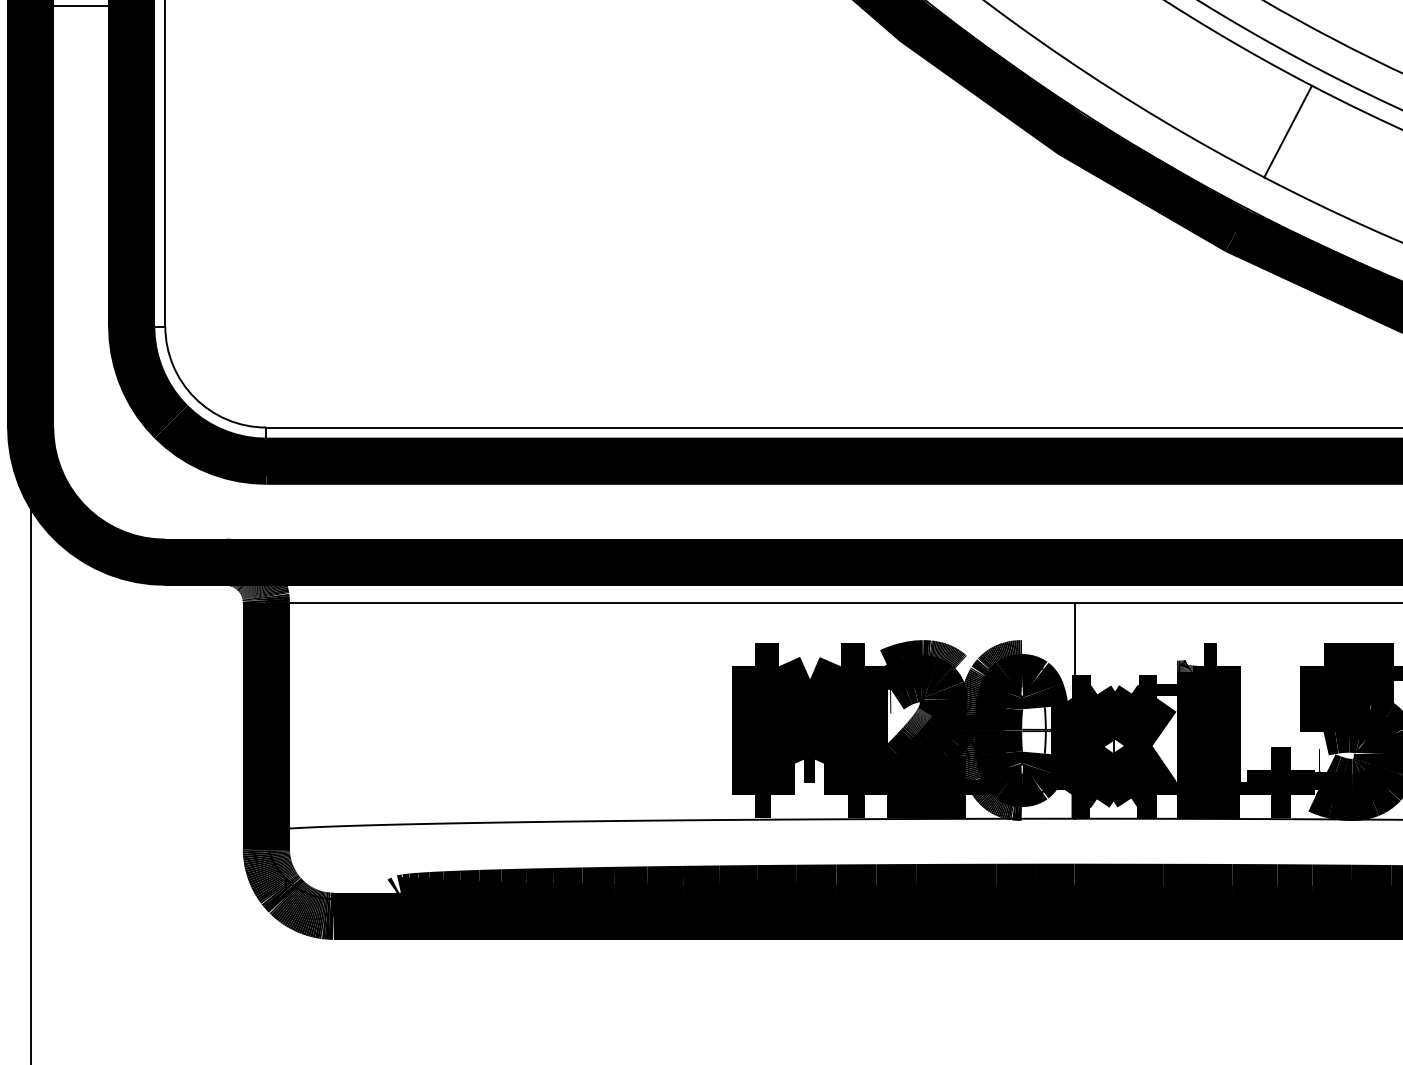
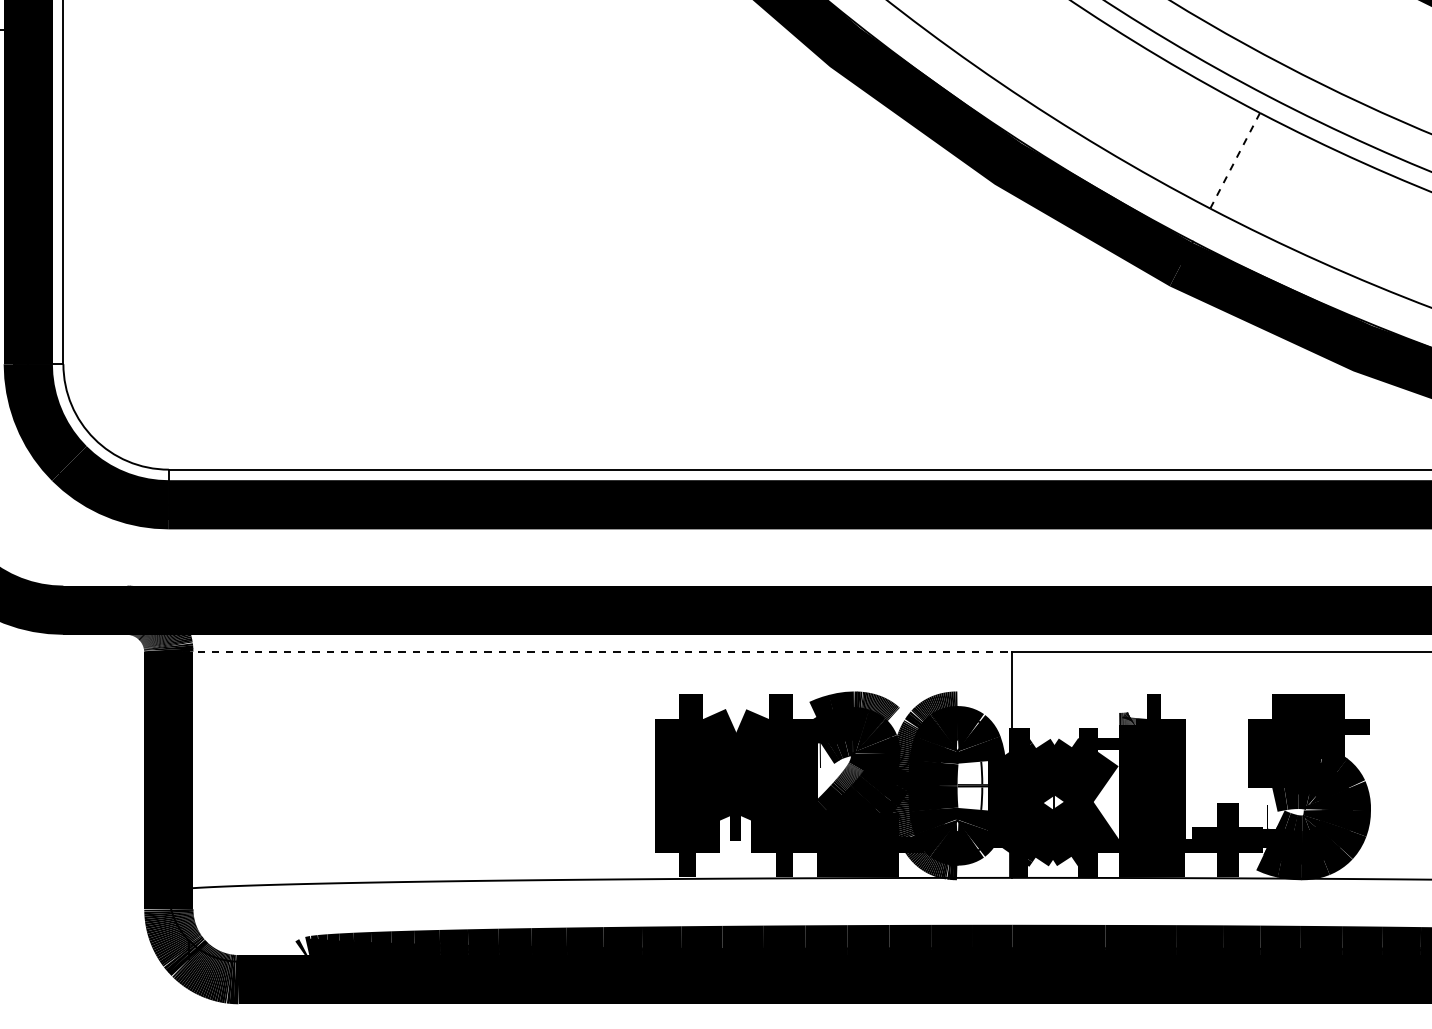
line: (1288, 131) -> (1235, 160), solid -> dashed
line: (670, 602) -> (590, 652), solid -> dashed

